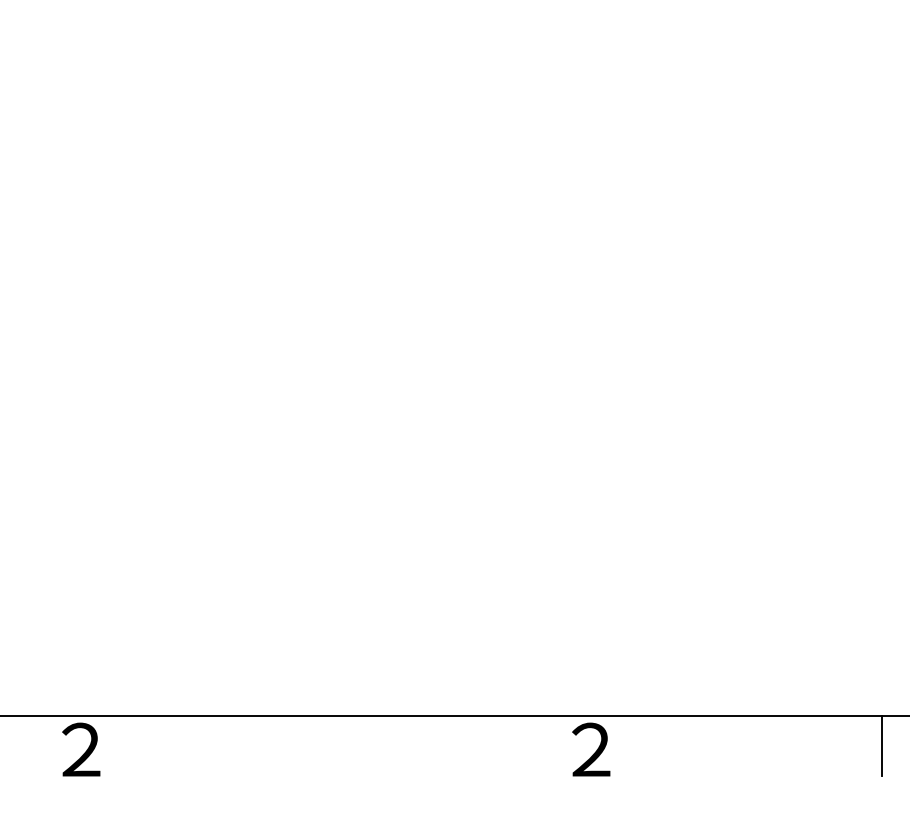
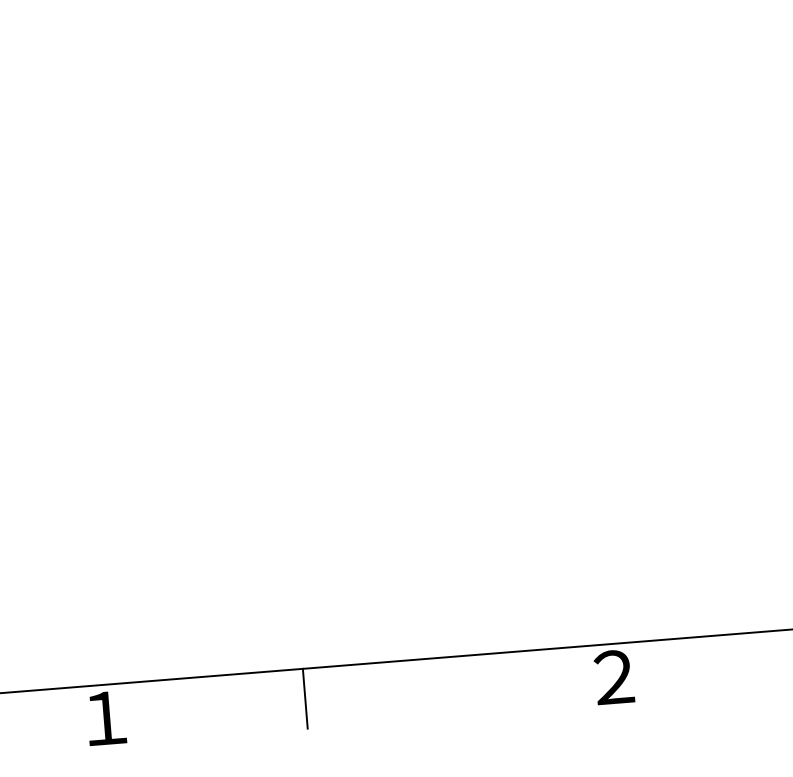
line: (281, 746) -> (305, 698), added
text: (81, 749) -> (106, 717), ２ -> １

